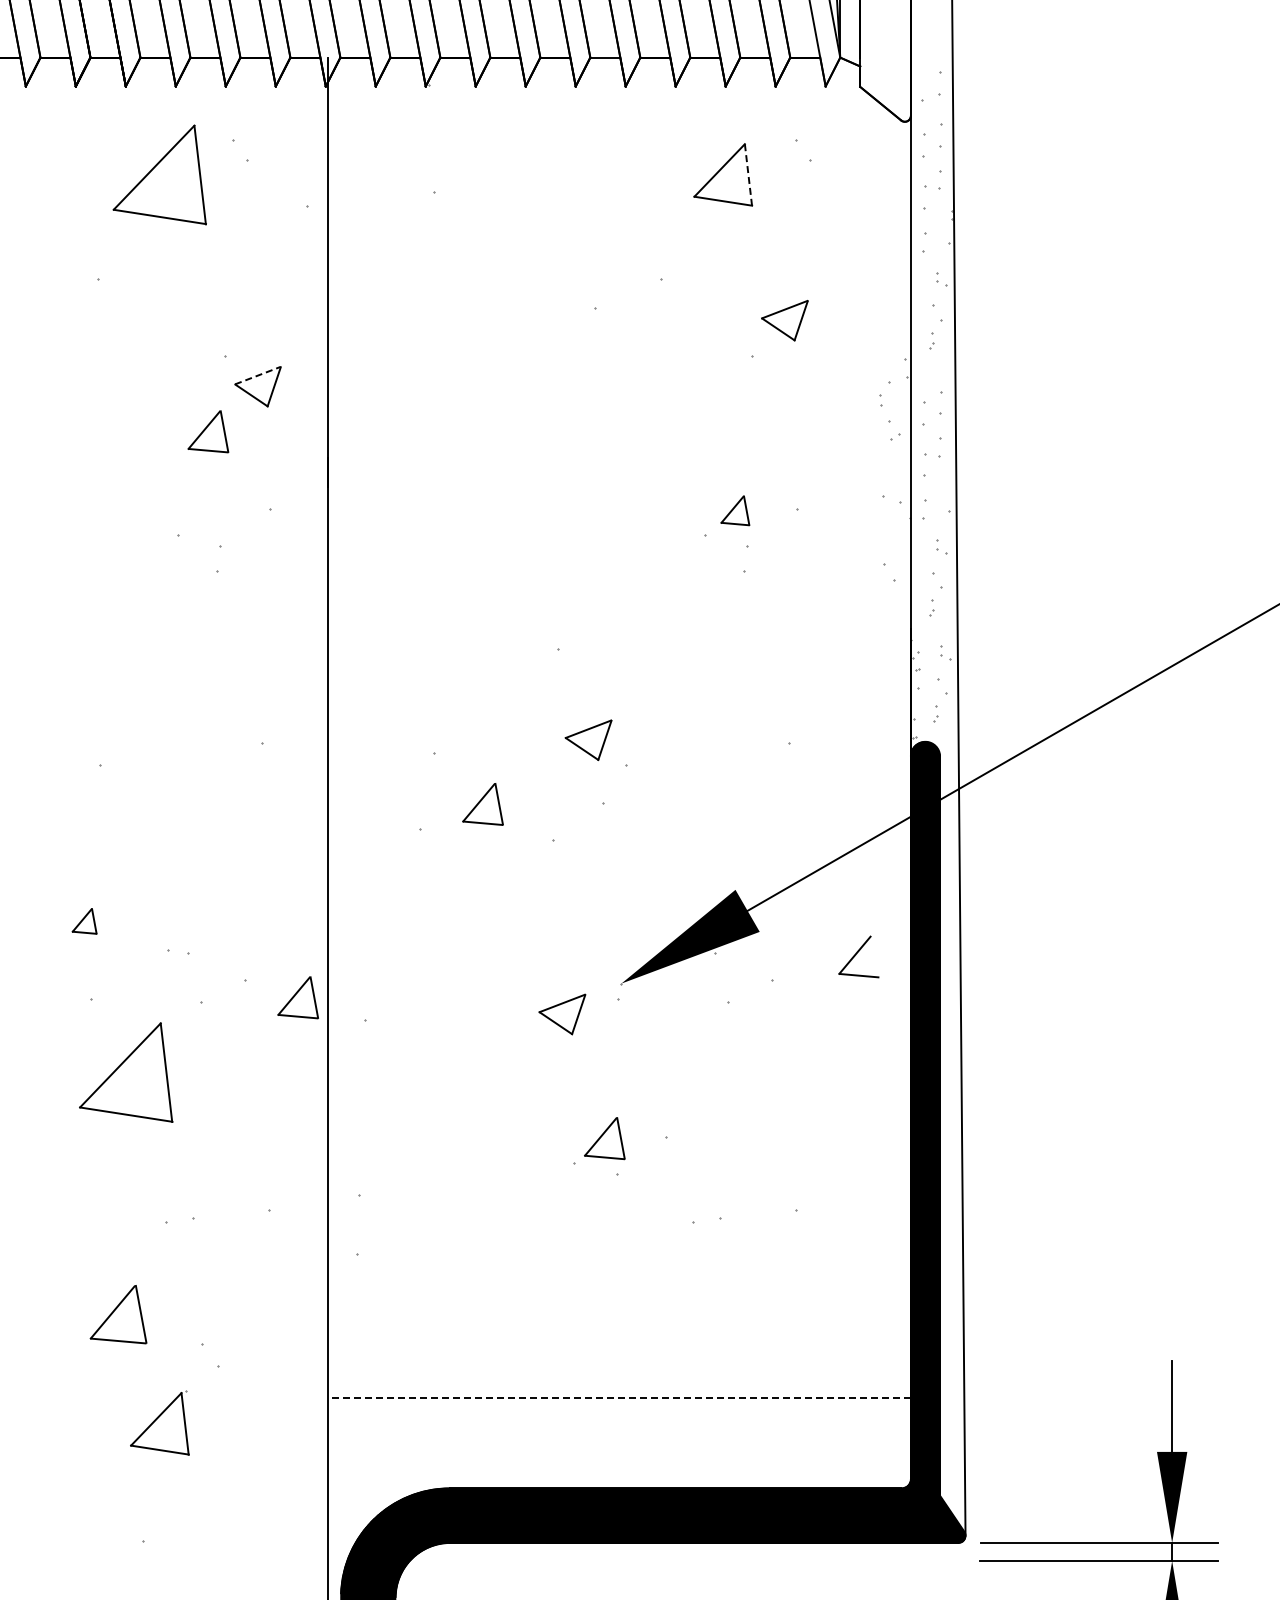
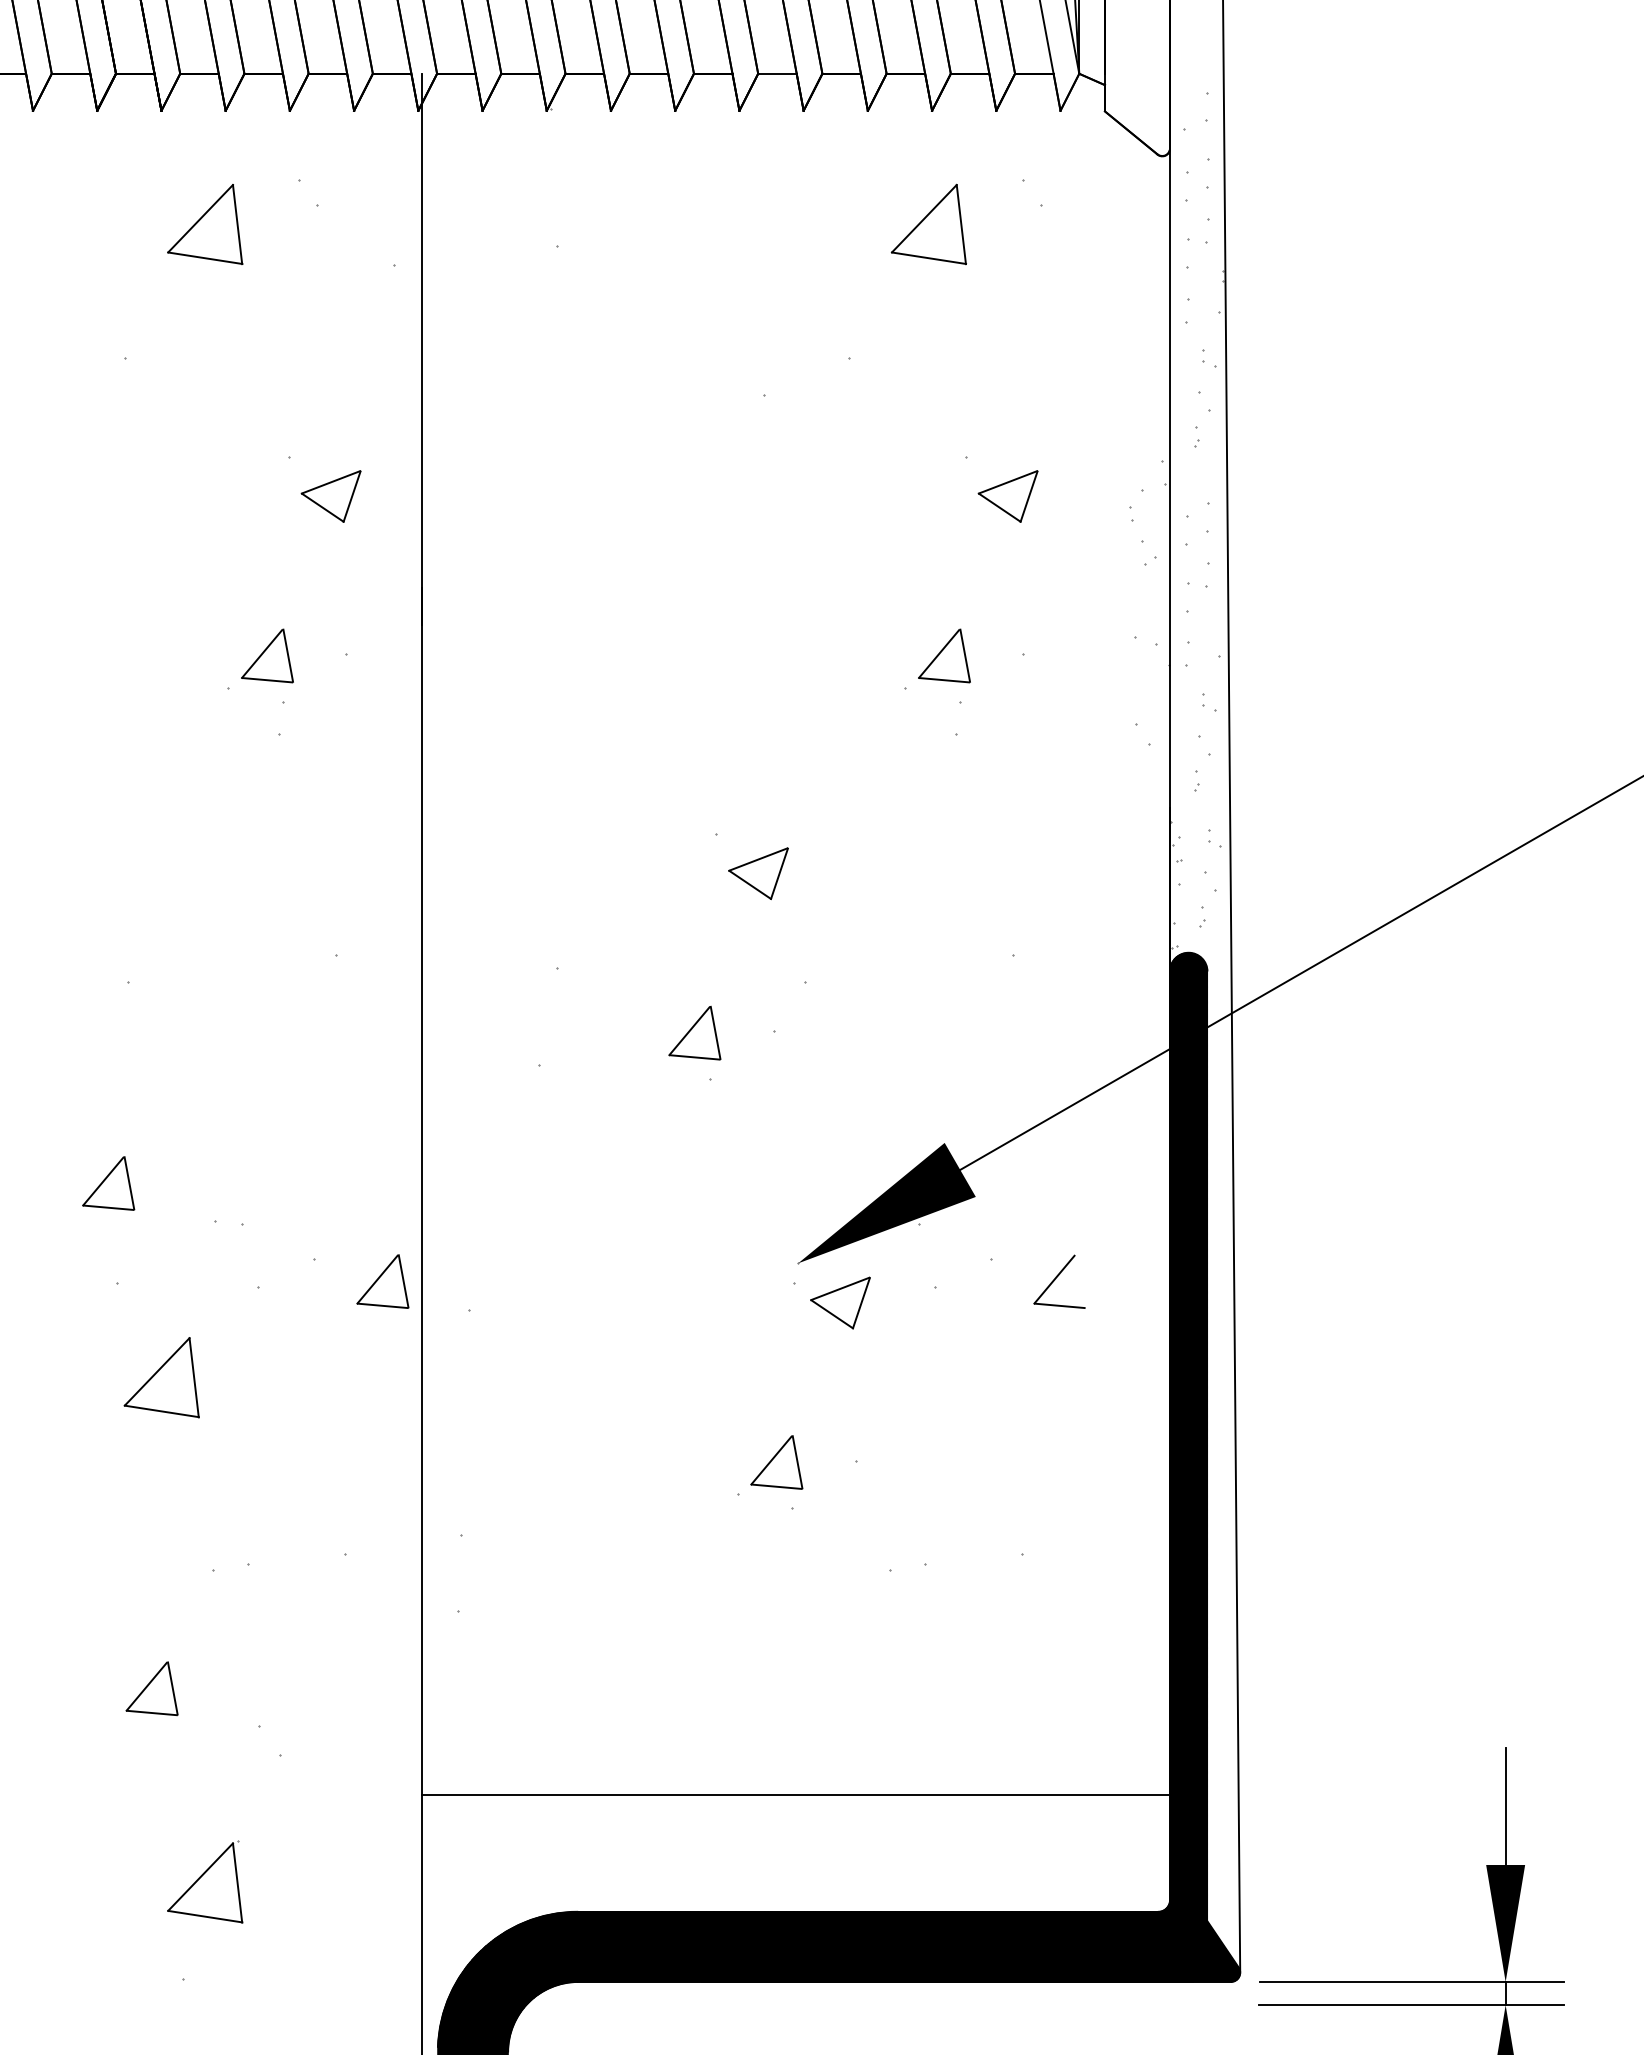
part: (159, 174) -> (204, 223), size x0.62
line: (748, 175) -> (961, 225), dashed -> solid
part: (784, 320) -> (1007, 496), moved
line: (258, 375) -> (331, 482), dashed -> solid
part: (208, 431) -> (267, 655), moved
part: (735, 510) -> (944, 655), size x1.43
part: (588, 739) -> (758, 872), moved
part: (482, 804) -> (694, 1033), moved
part: (84, 921) -> (108, 1183), size x1.67
part: (858, 956) -> (1059, 1281), moved
part: (562, 1014) -> (840, 1303), moved
part: (125, 1072) -> (161, 1377), size x0.62
part: (118, 1314) -> (152, 1688), size x0.71
line: (619, 1397) -> (795, 1795), dashed -> solid
part: (159, 1422) -> (204, 1881), moved

